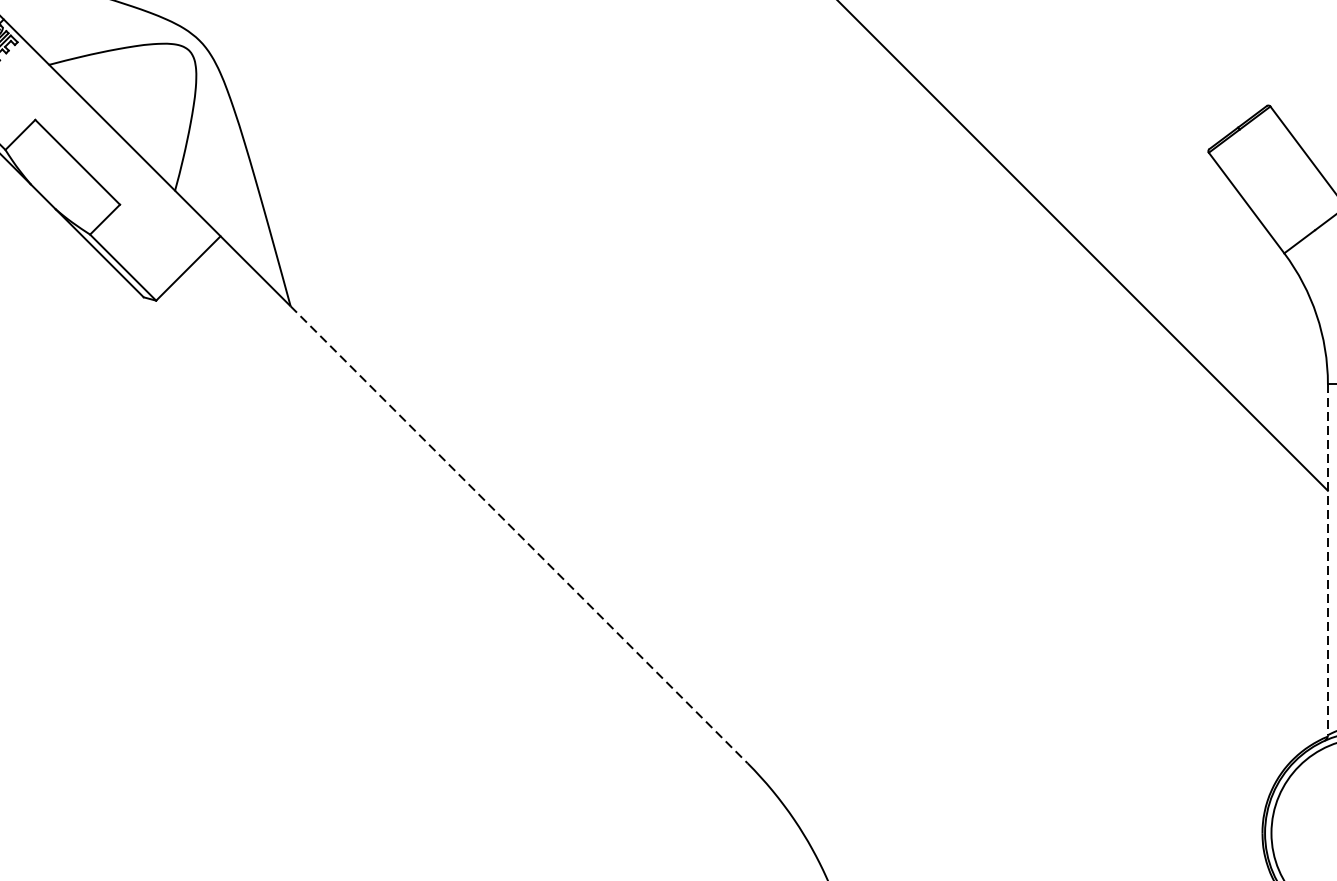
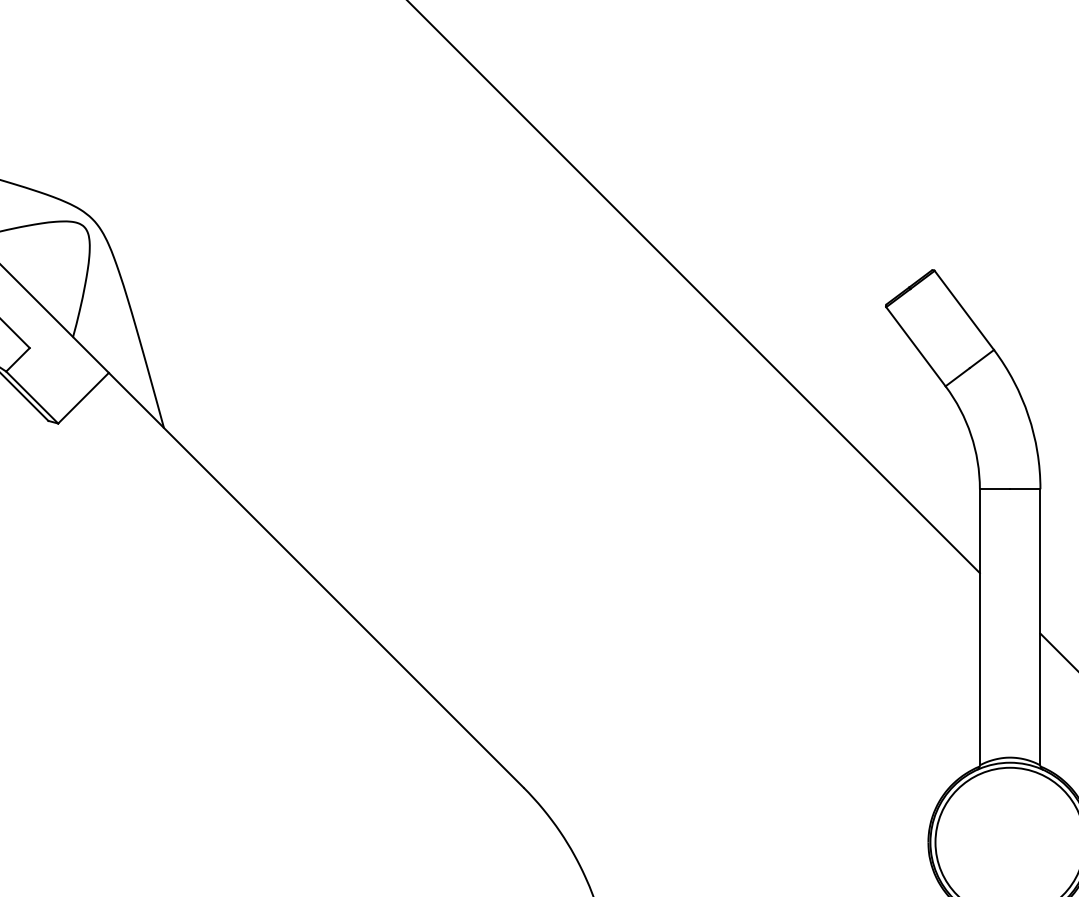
line: (520, 535) -> (344, 608), dashed -> solid
line: (1327, 559) -> (979, 627), dashed -> solid

